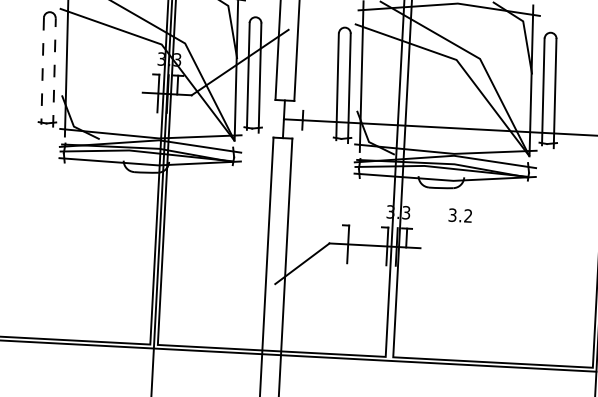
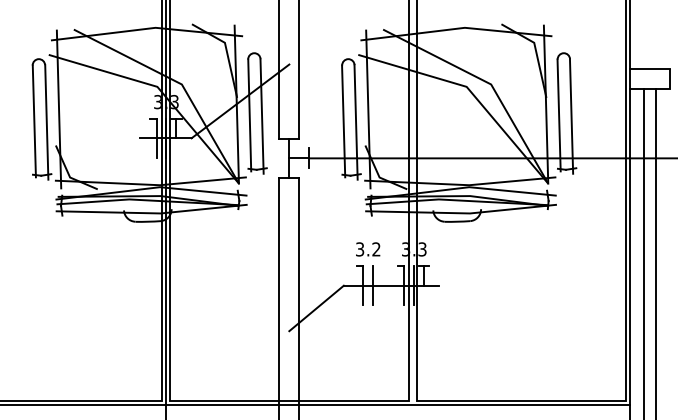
line: (42, 71) -> (34, 121), dashed -> solid
line: (54, 72) -> (46, 121), dashed -> solid
text: (460, 215) -> (368, 249), moved
line: (357, 244) -> (373, 285), added

